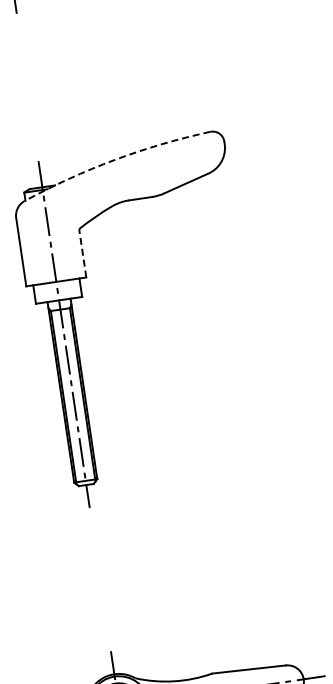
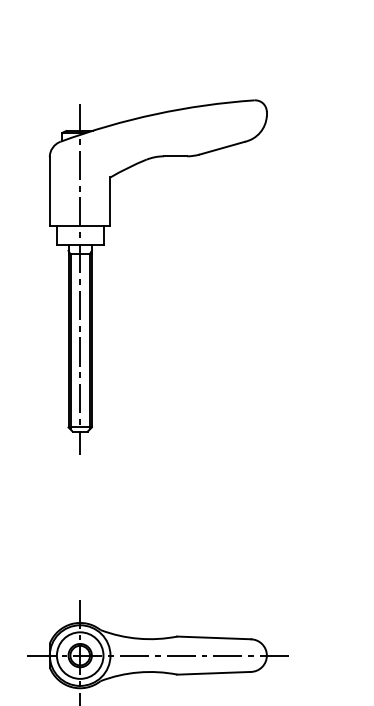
arc: (114, 160) -> (155, 114), dashed -> solid
line: (82, 252) -> (110, 201), dashed -> solid

